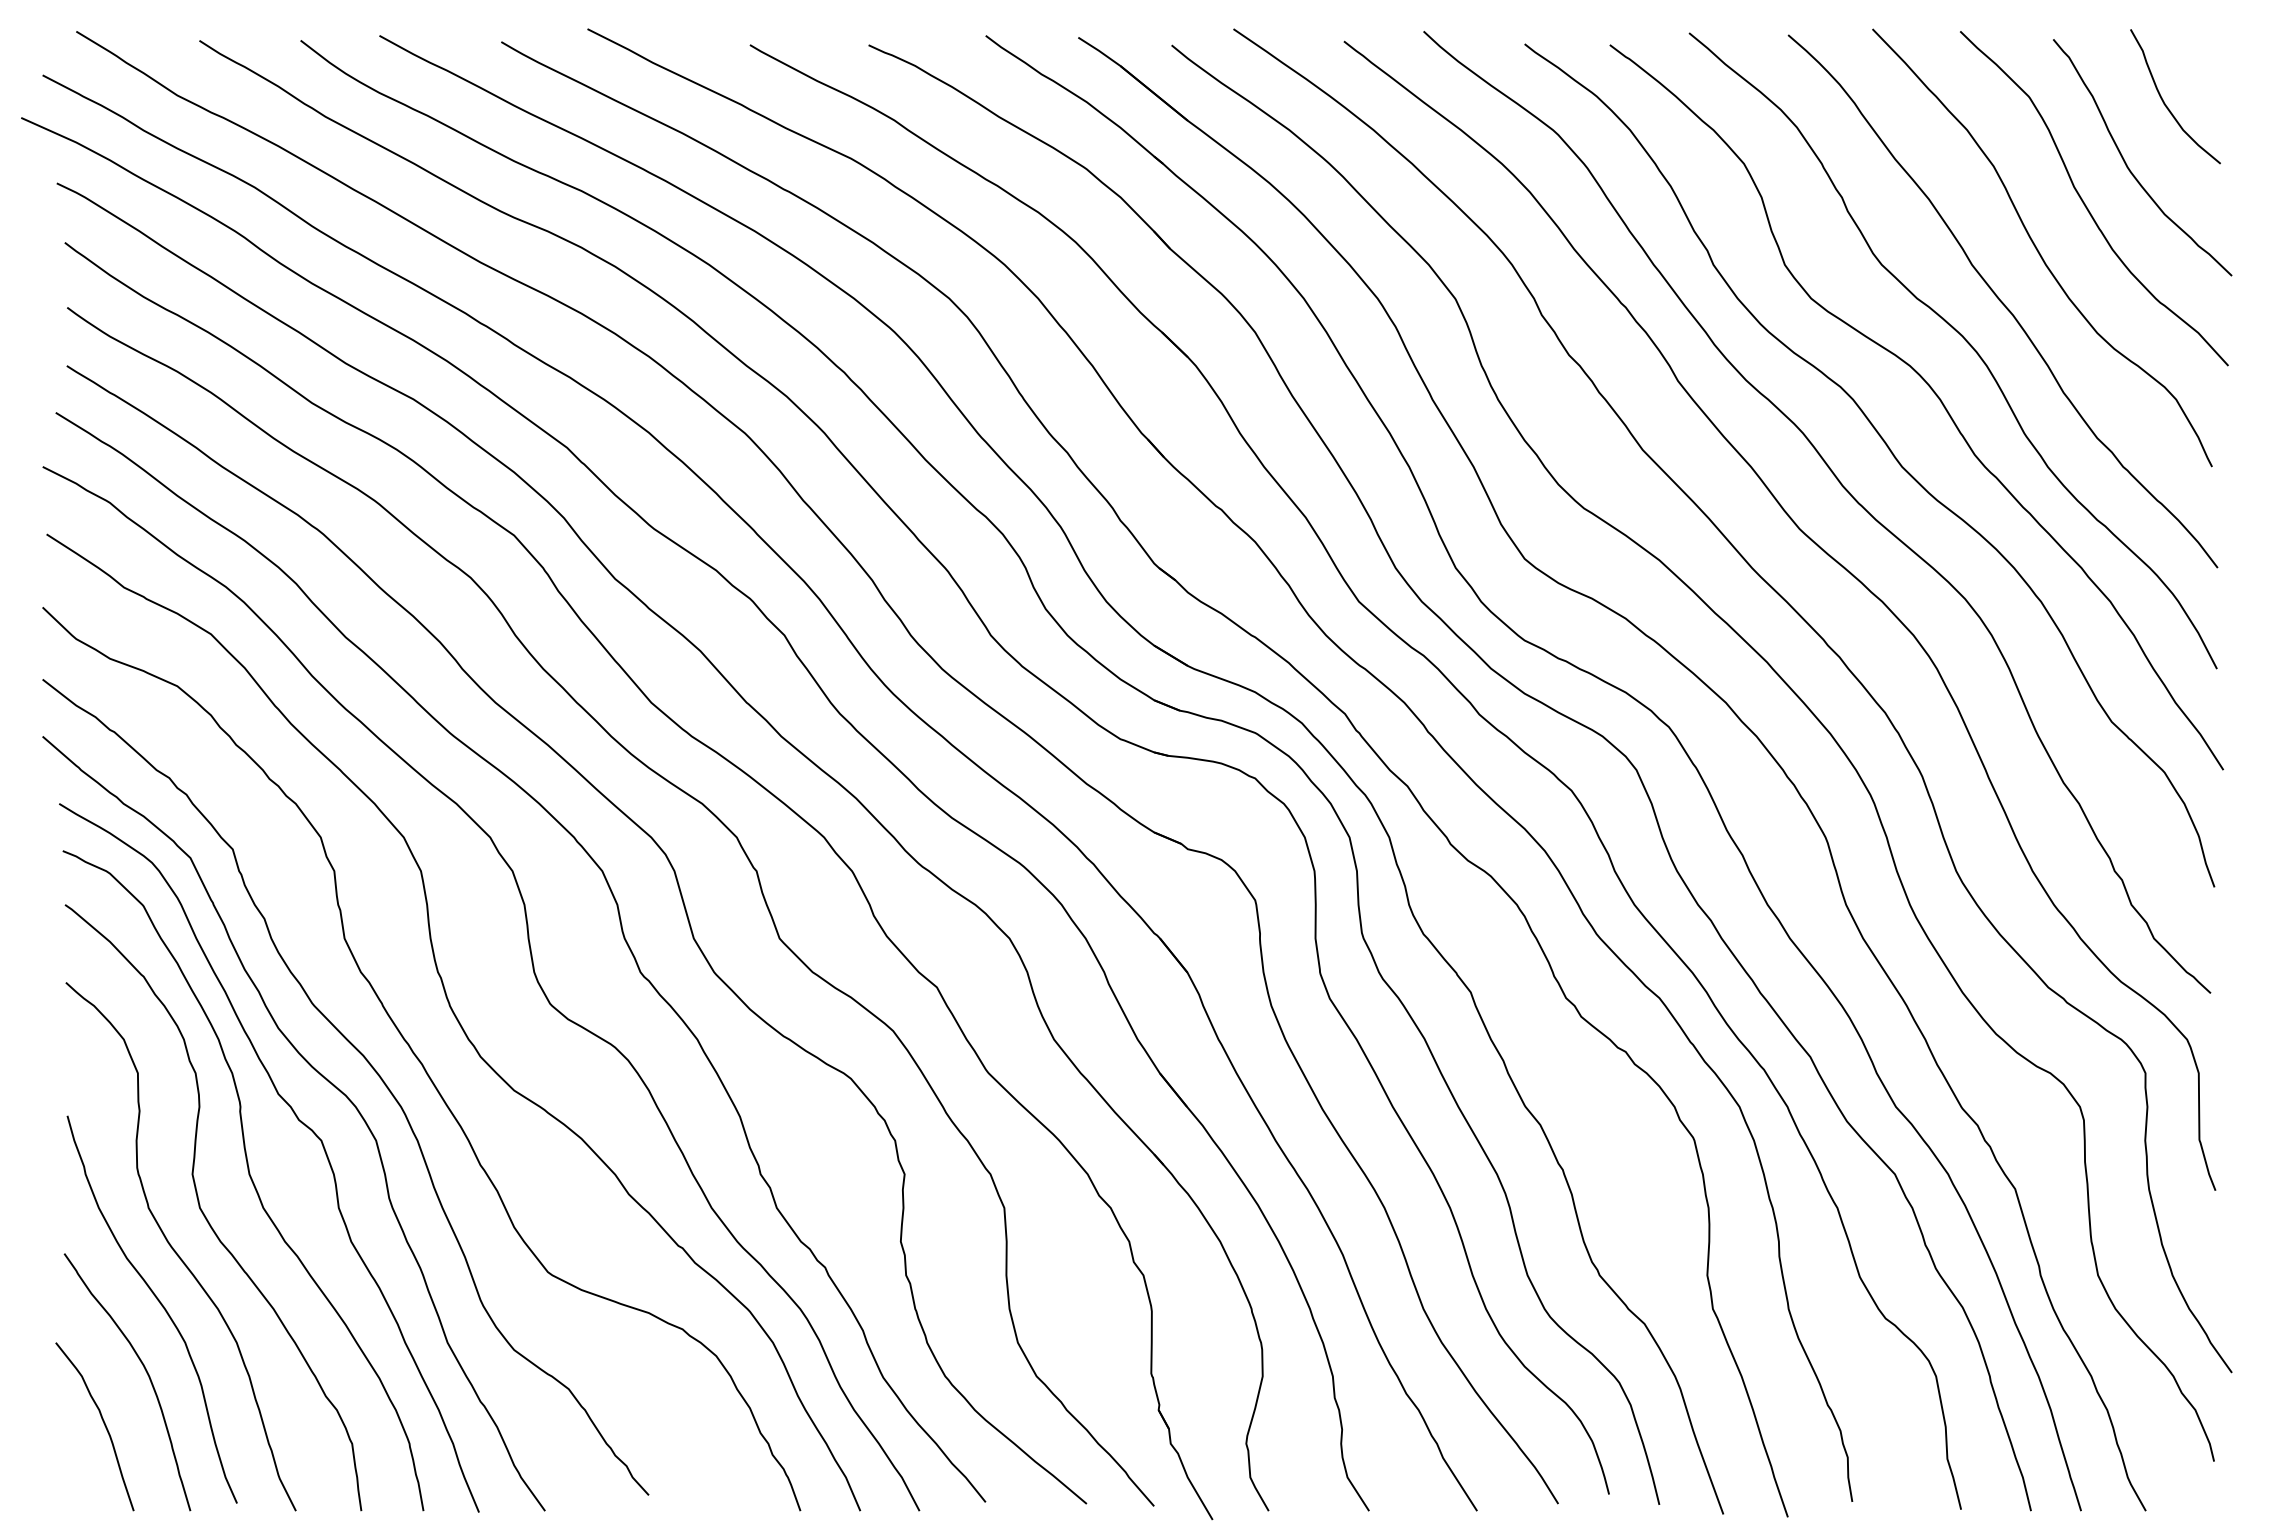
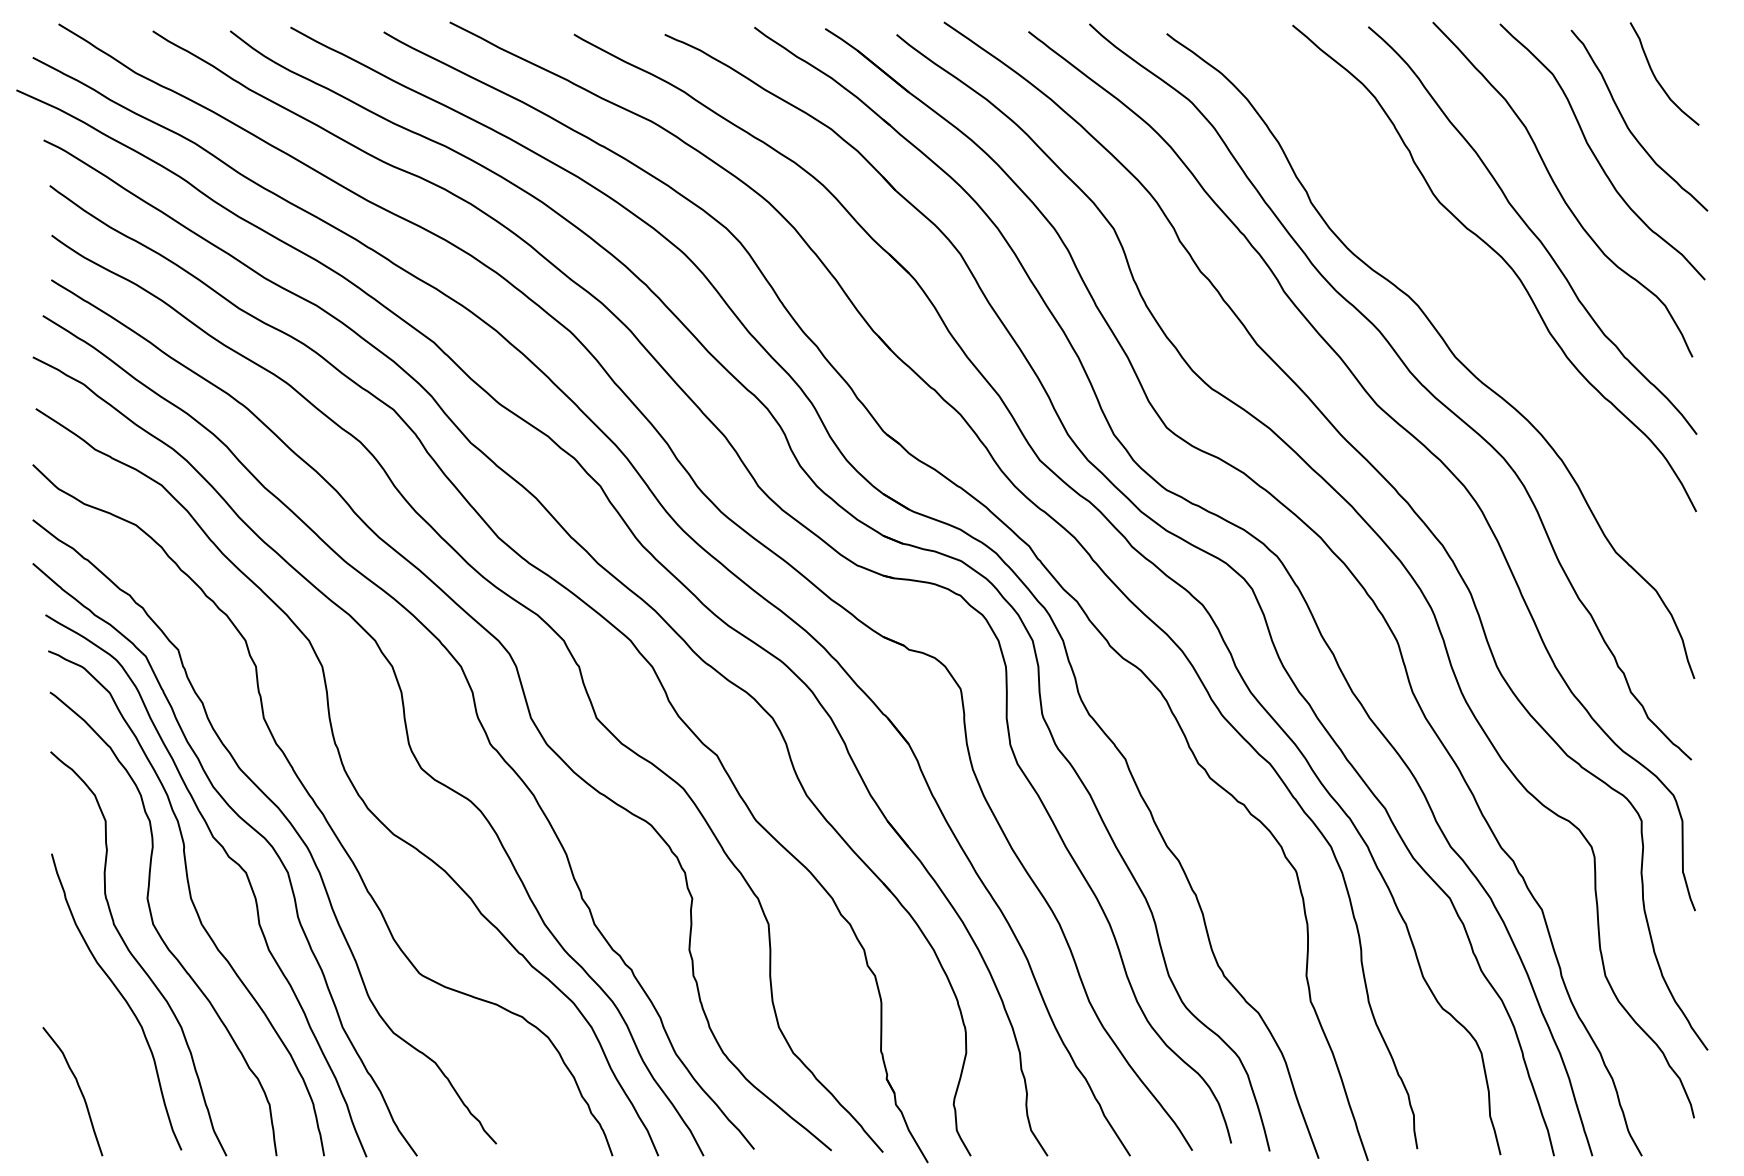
curve: (1935, 395) -> (1481, 302), removed
curve: (146, 1373) -> (112, 1050), removed

